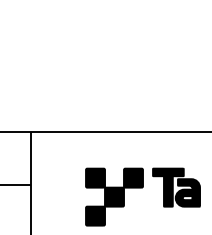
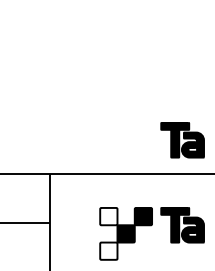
part: (176, 94) -> (182, 140), added
fill: (95, 178) -> (108, 216), removed
fill: (95, 215) -> (108, 250), removed

